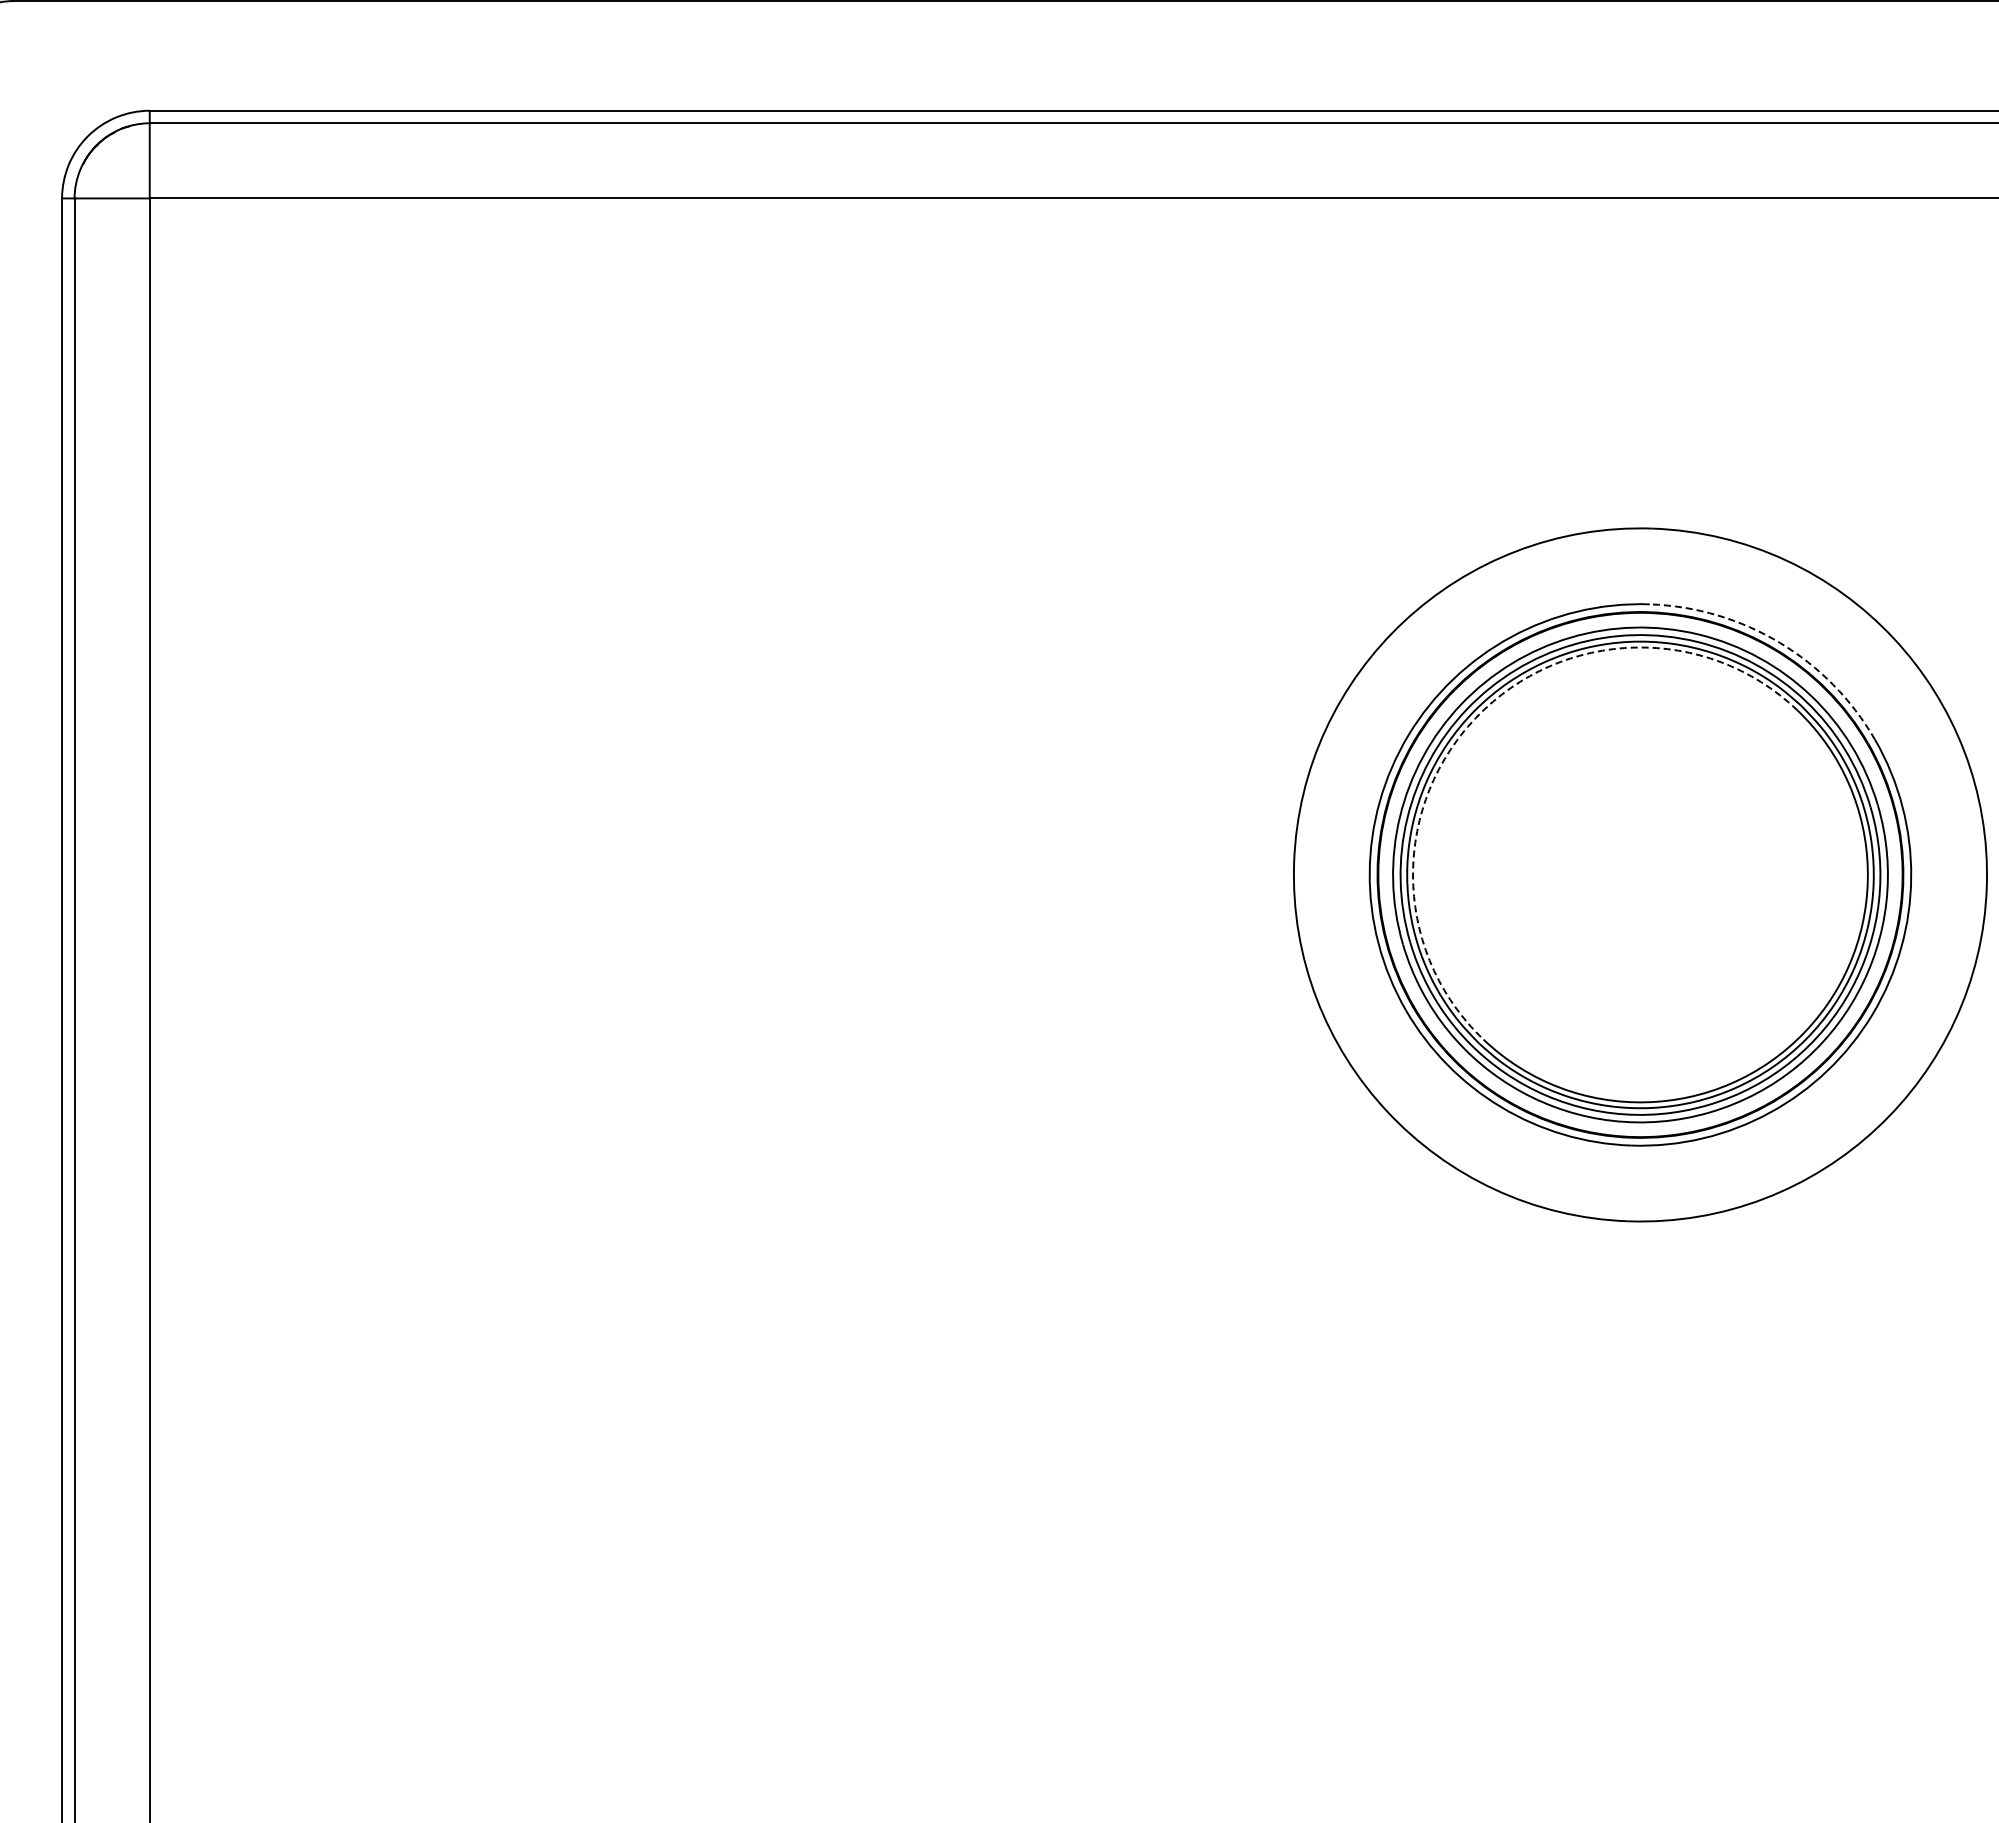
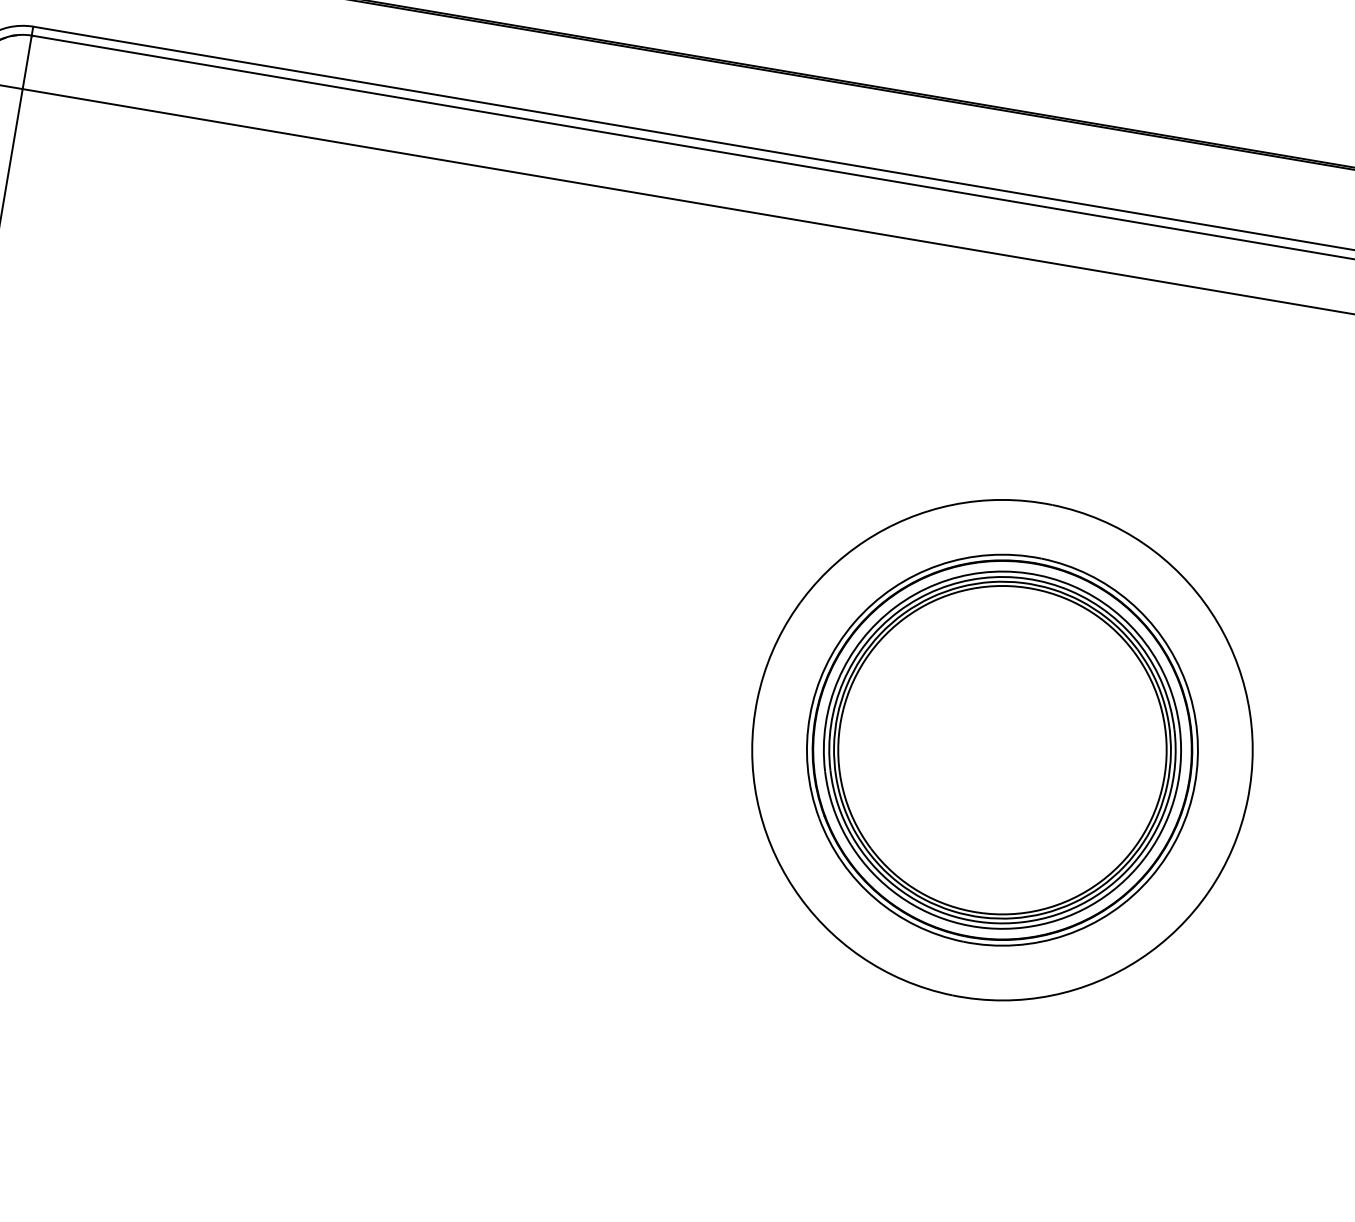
arc: (1779, 642) -> (1129, 601), dashed -> solid
arc: (1475, 718) -> (903, 618), dashed -> solid

